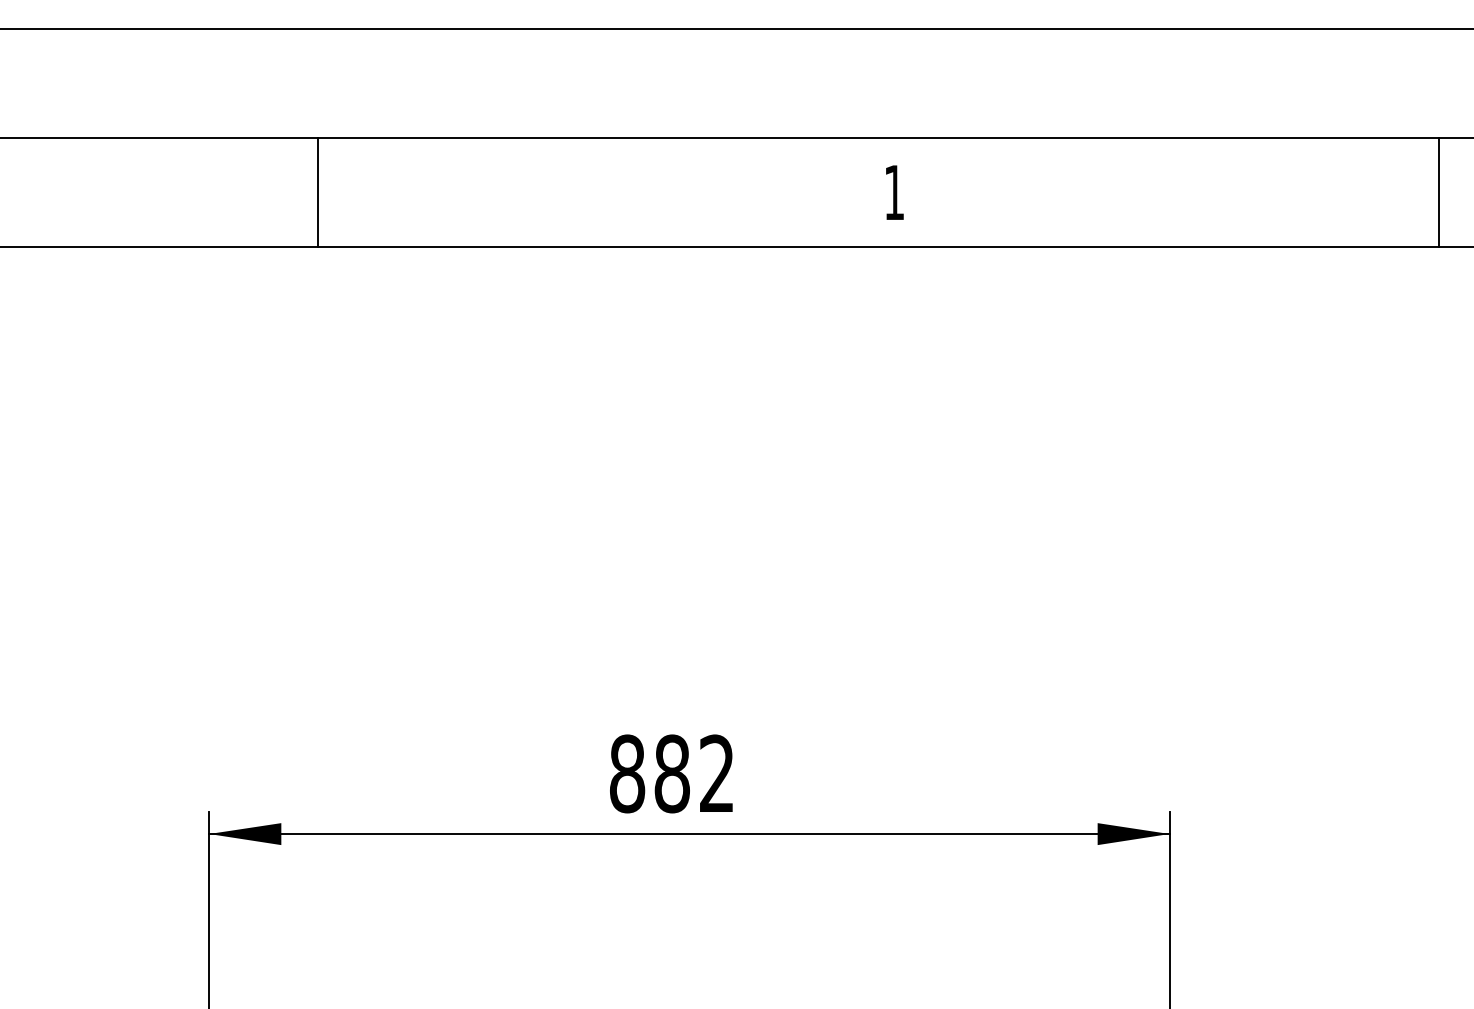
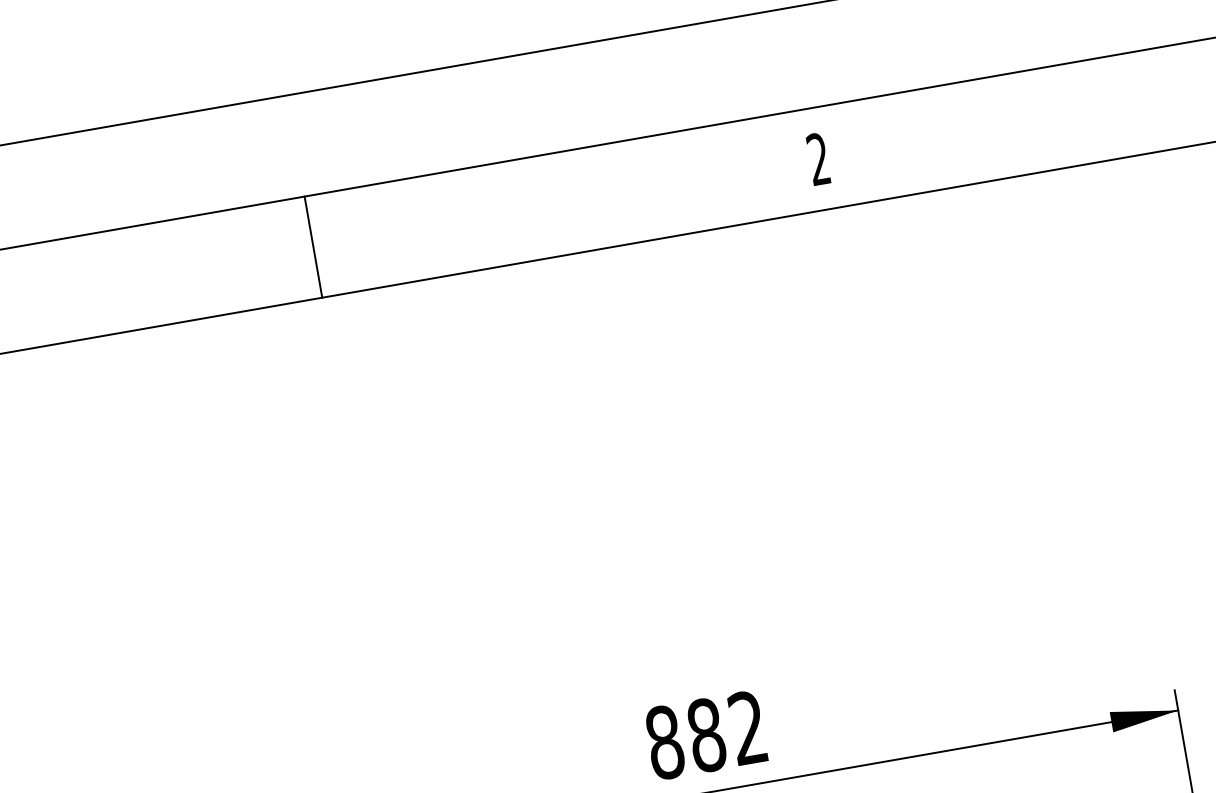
line: (317, 191) -> (313, 246), moved
text: (893, 191) -> (817, 158), 1 -> 2

